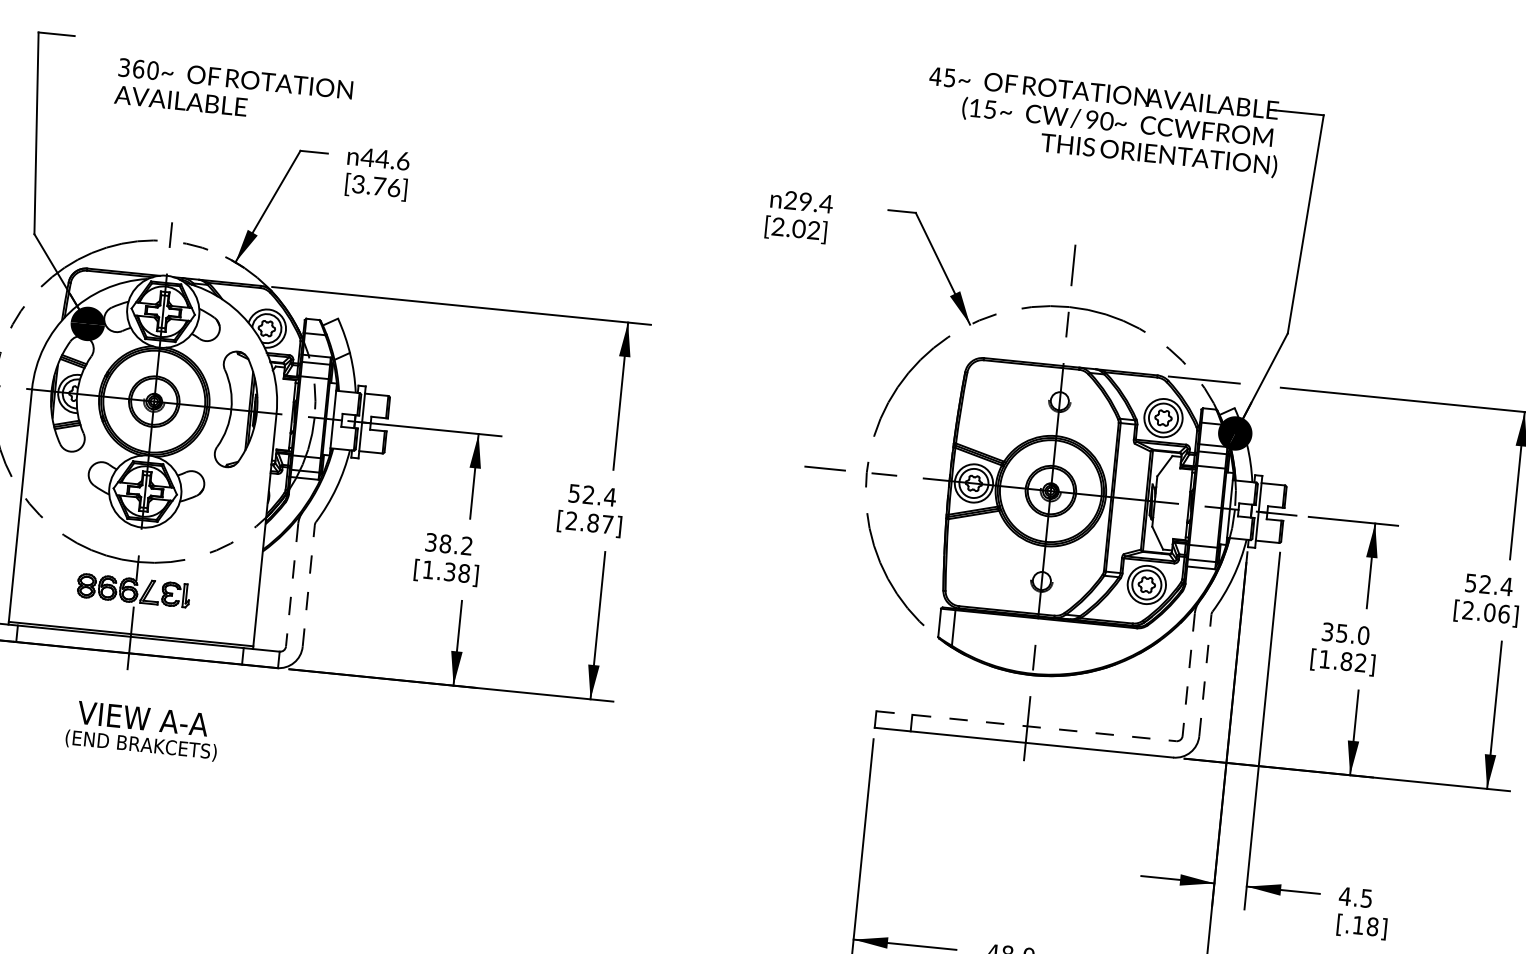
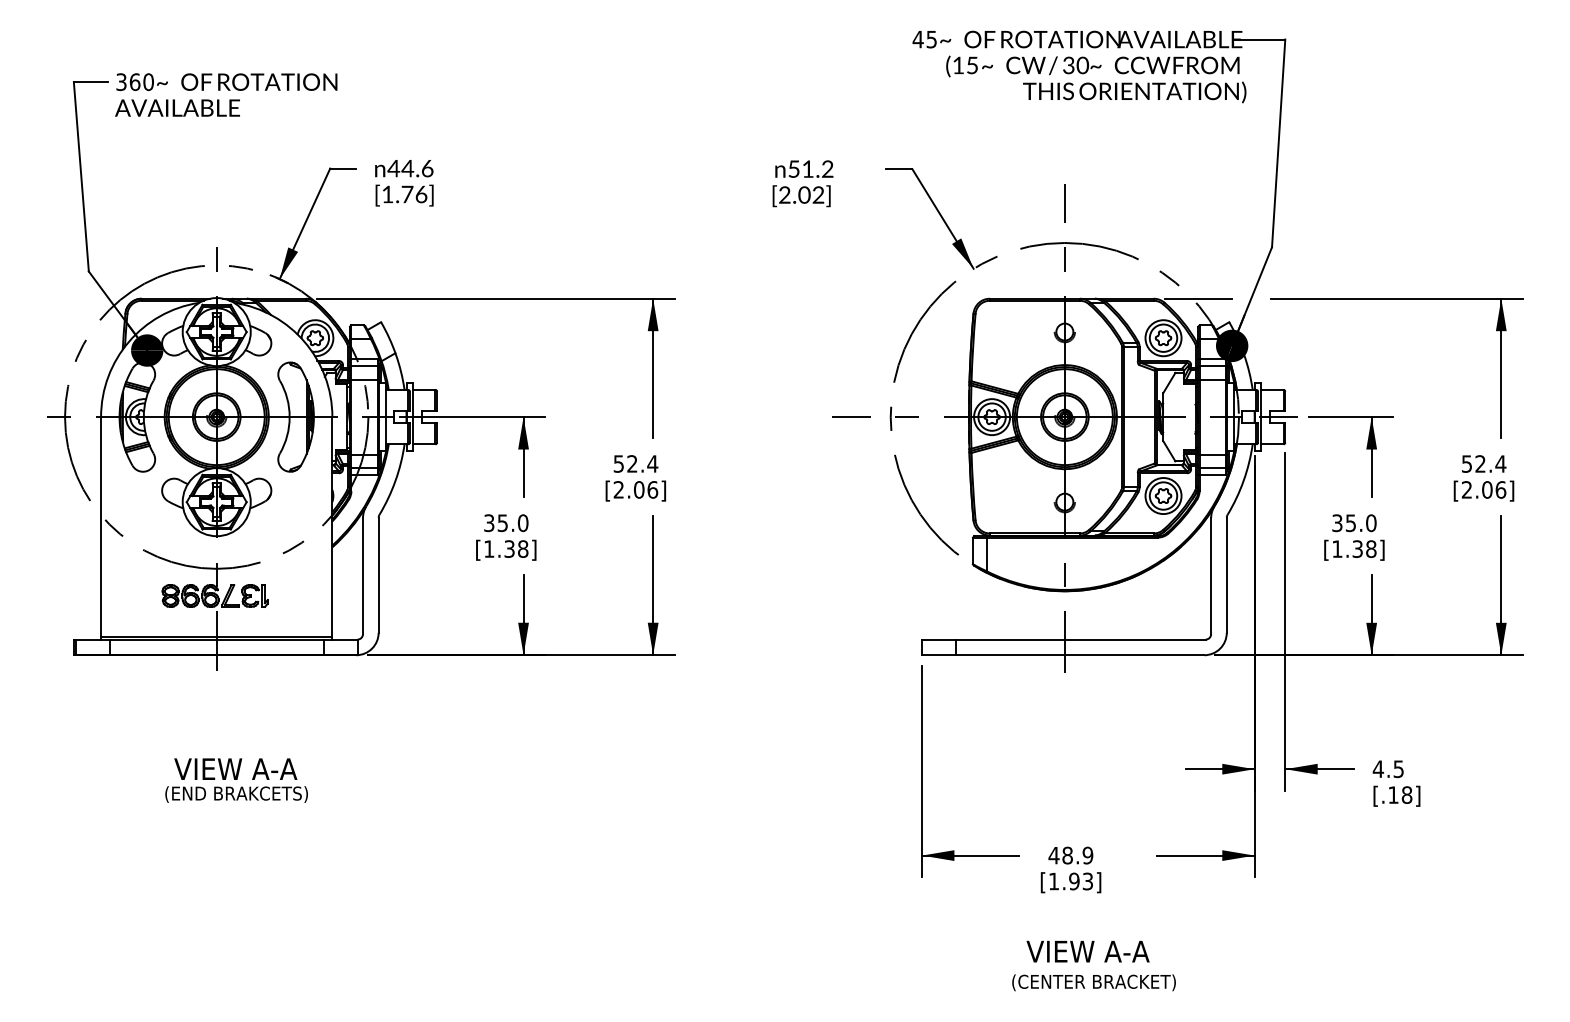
text: (234, 91) -> (226, 94), moved
text: (1091, 119) -> (1068, 65), 90 -> 30
text: (358, 184) -> (387, 194), [3.76] -> [1.76]
text: (809, 201) -> (811, 168), 29.4 -> 51.2
text: (600, 523) -> (646, 489), [2.87] -> [2.06]
text: (455, 545) -> (512, 523), 38.2 -> 35.0
line: (292, 585) -> (363, 576), dashed -> solid
line: (308, 586) -> (378, 575), dashed -> solid
text: (1353, 662) -> (1364, 549), [1.82] -> [1.38]
line: (1189, 675) -> (1211, 576), dashed -> solid
line: (1205, 675) -> (1226, 575), dashed -> solid
line: (1025, 726) -> (1063, 639), dashed -> solid
text: (142, 730) -> (236, 780), moved

